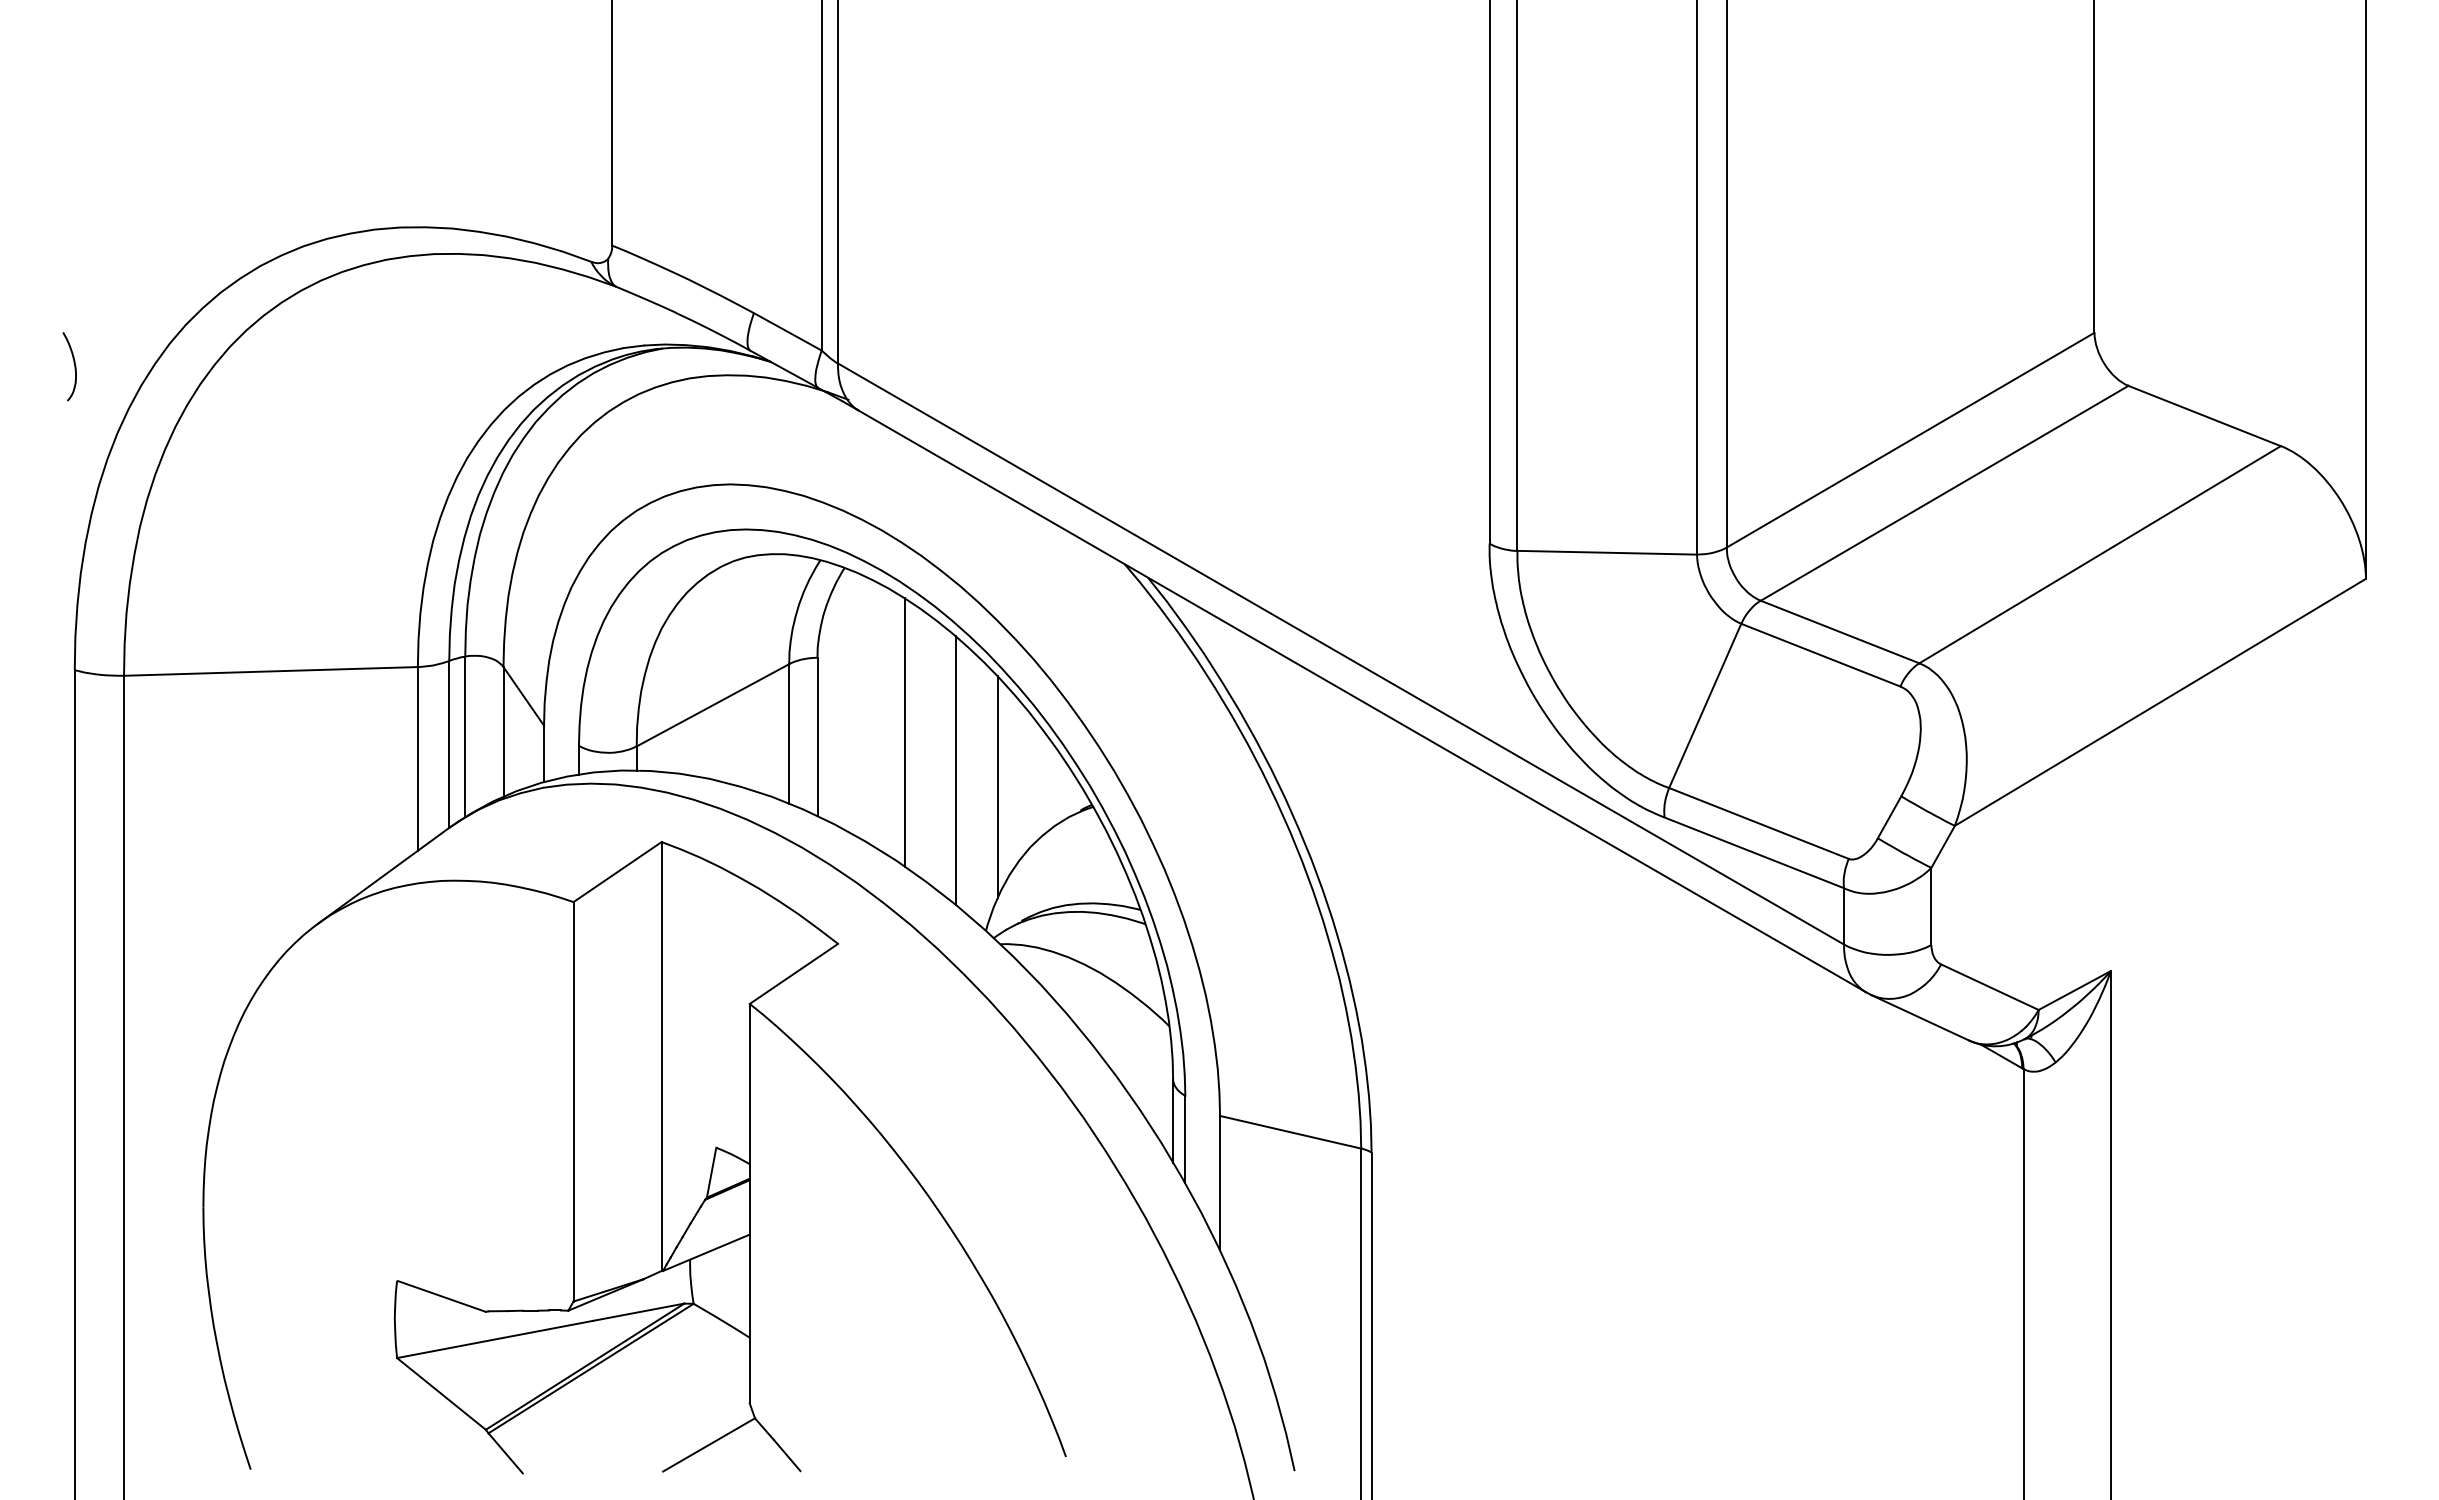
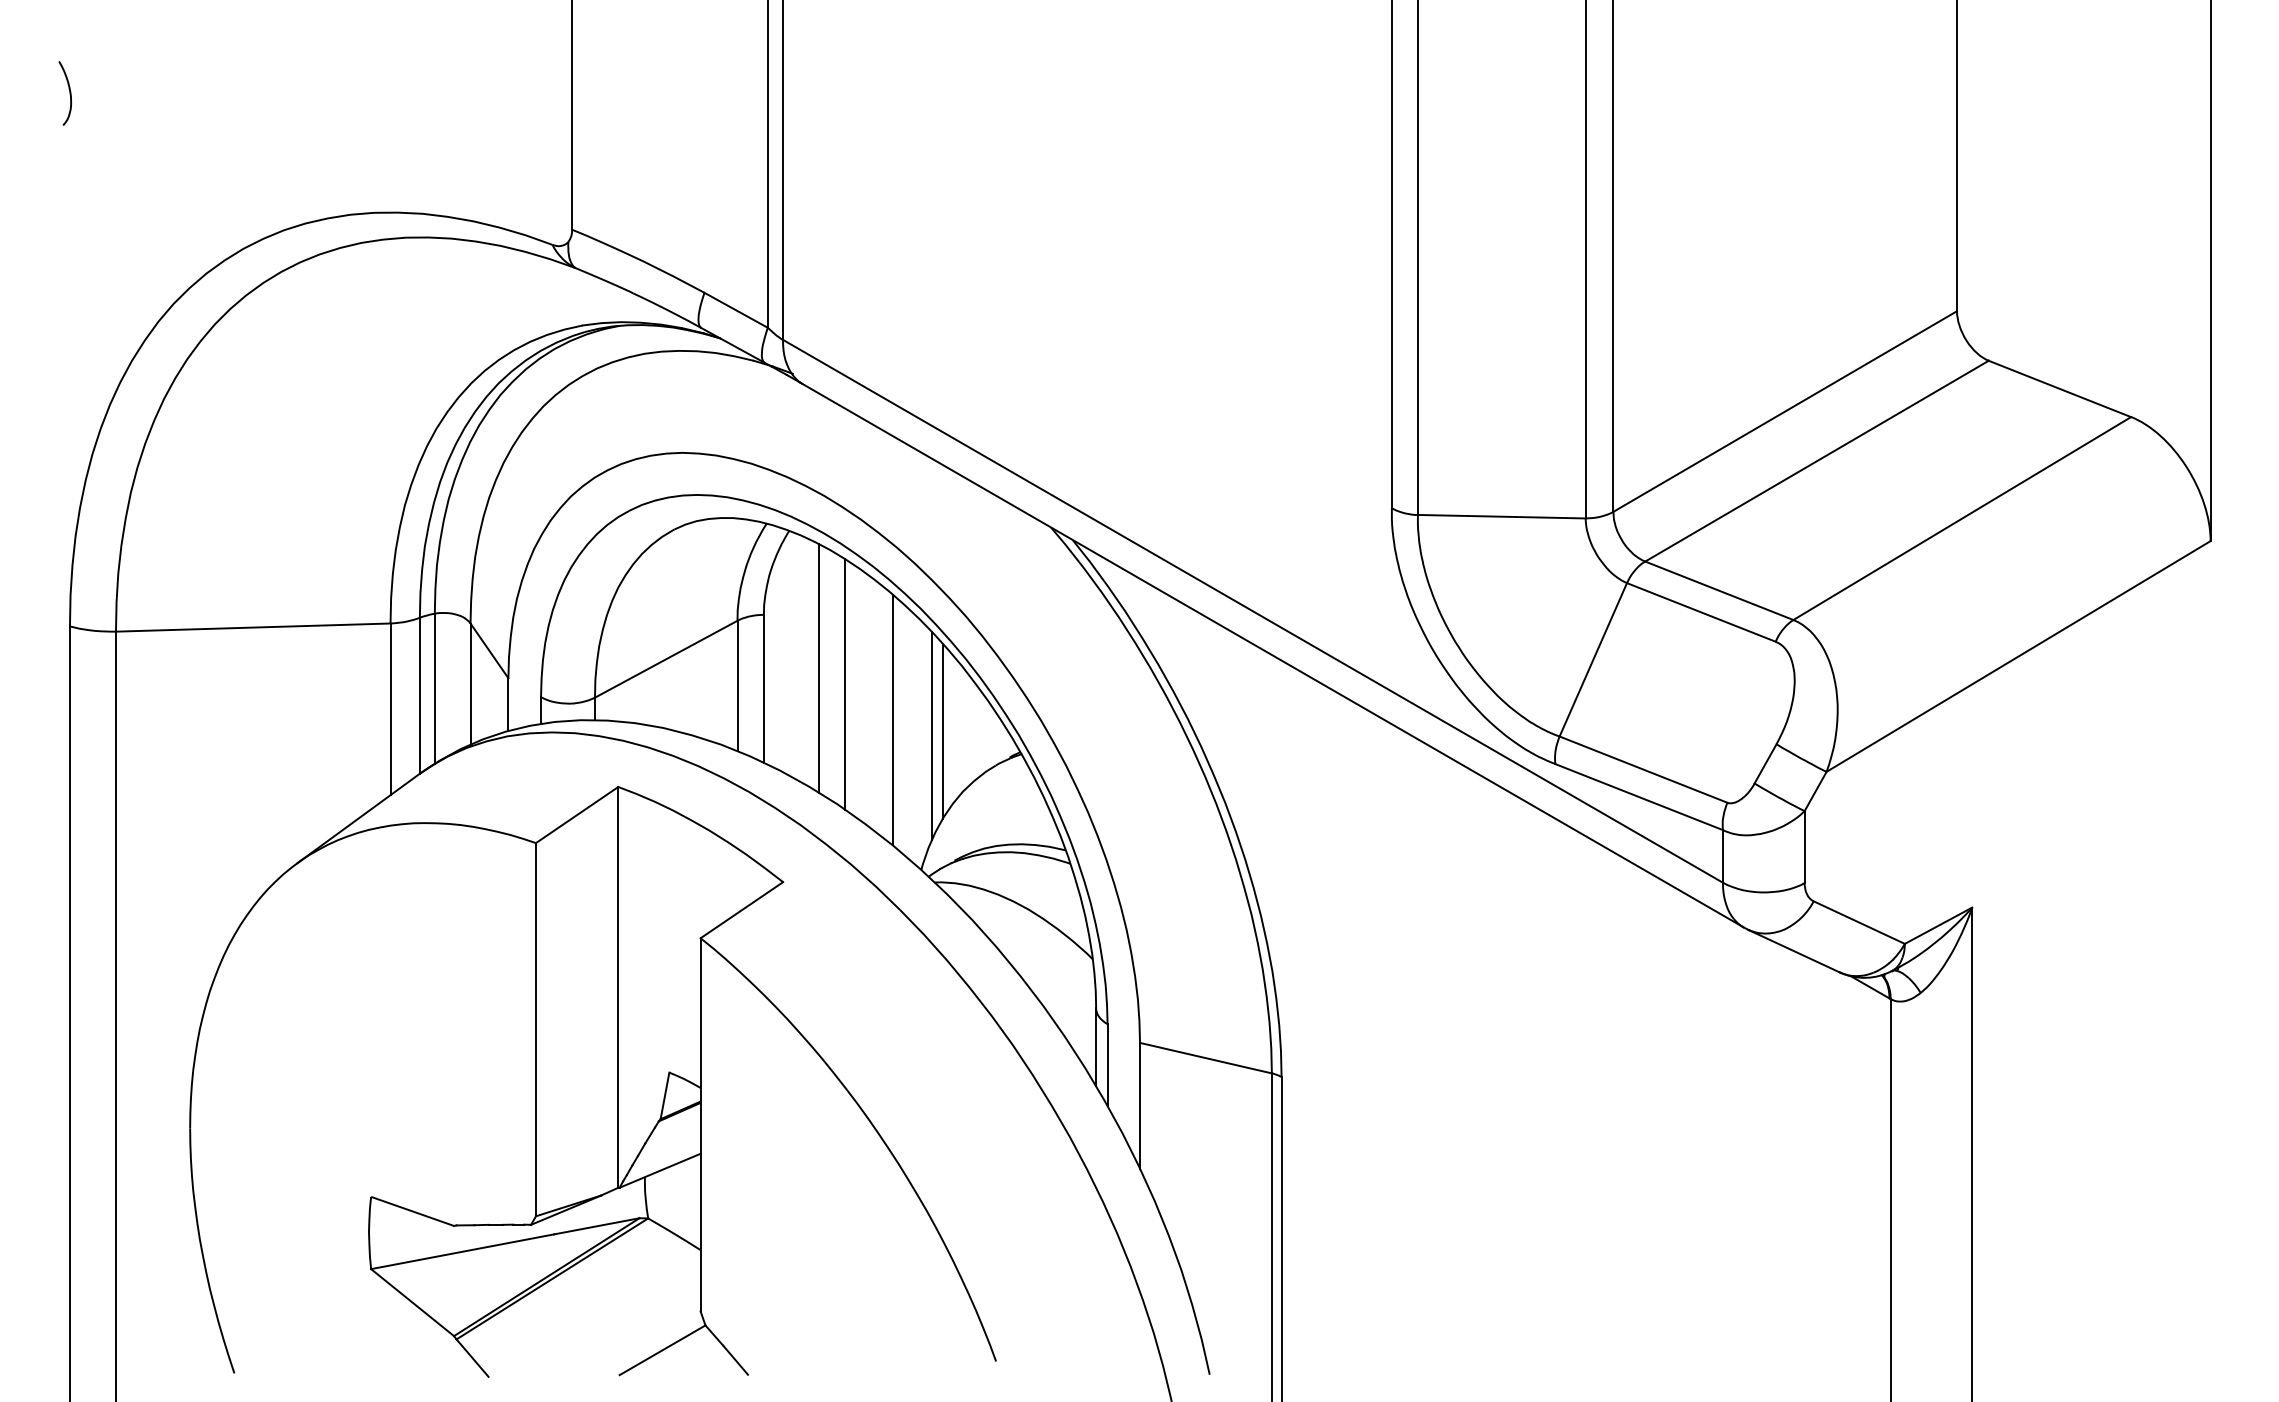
curve: (73, 363) -> (68, 90), moved
line: (876, 714) -> (819, 667), added
line: (1008, 782) -> (942, 731), added

